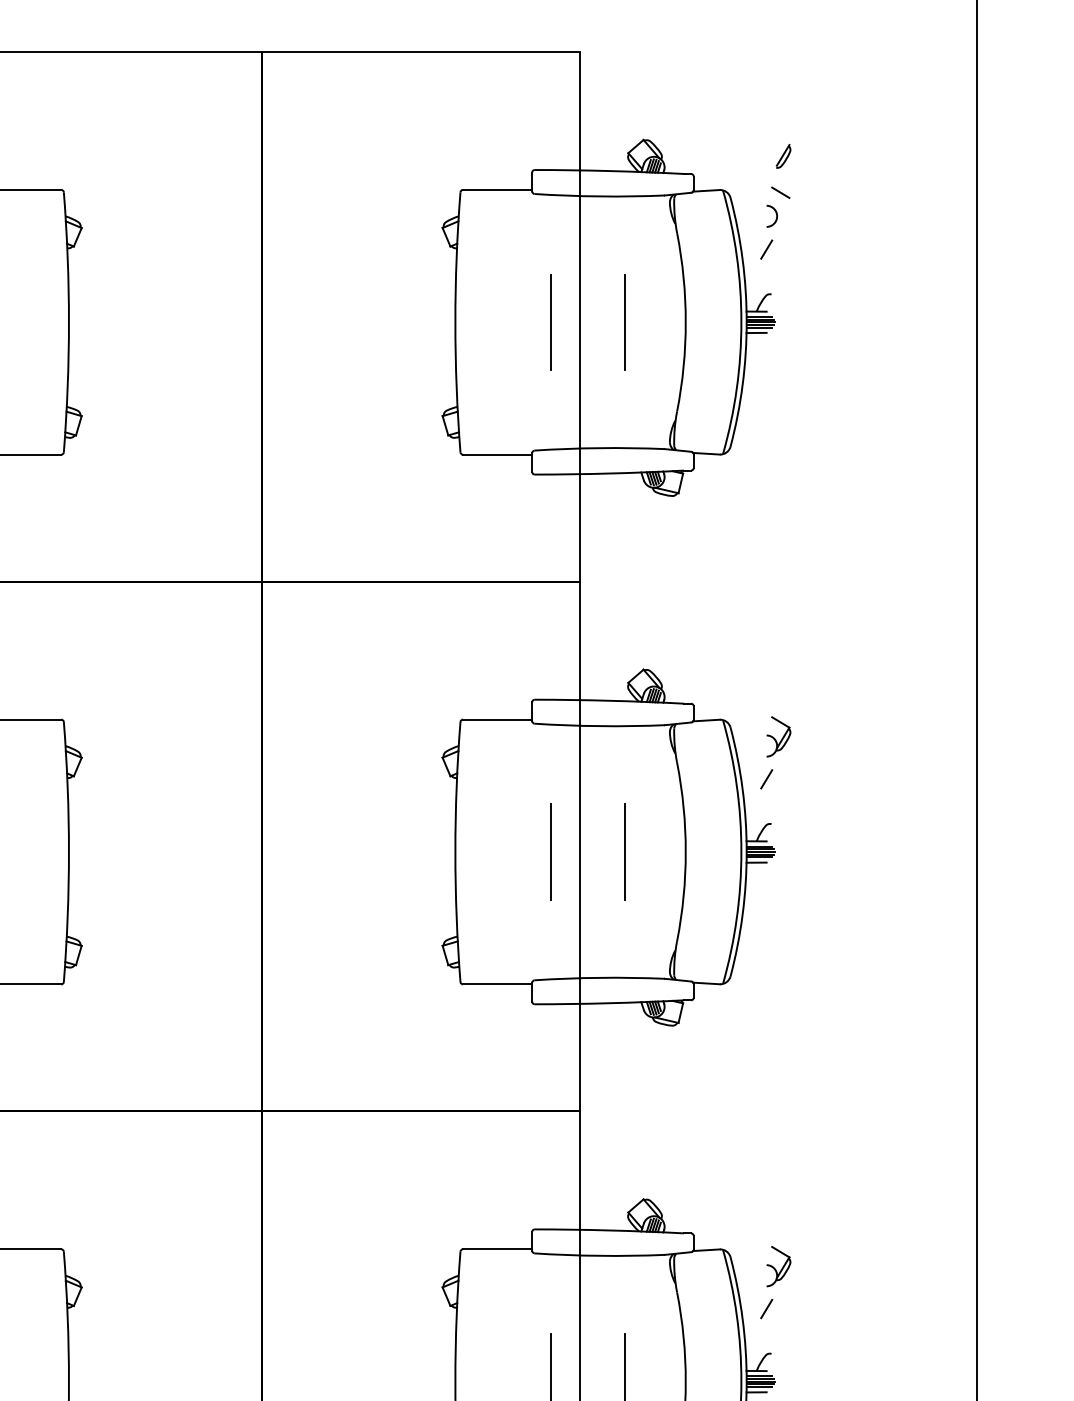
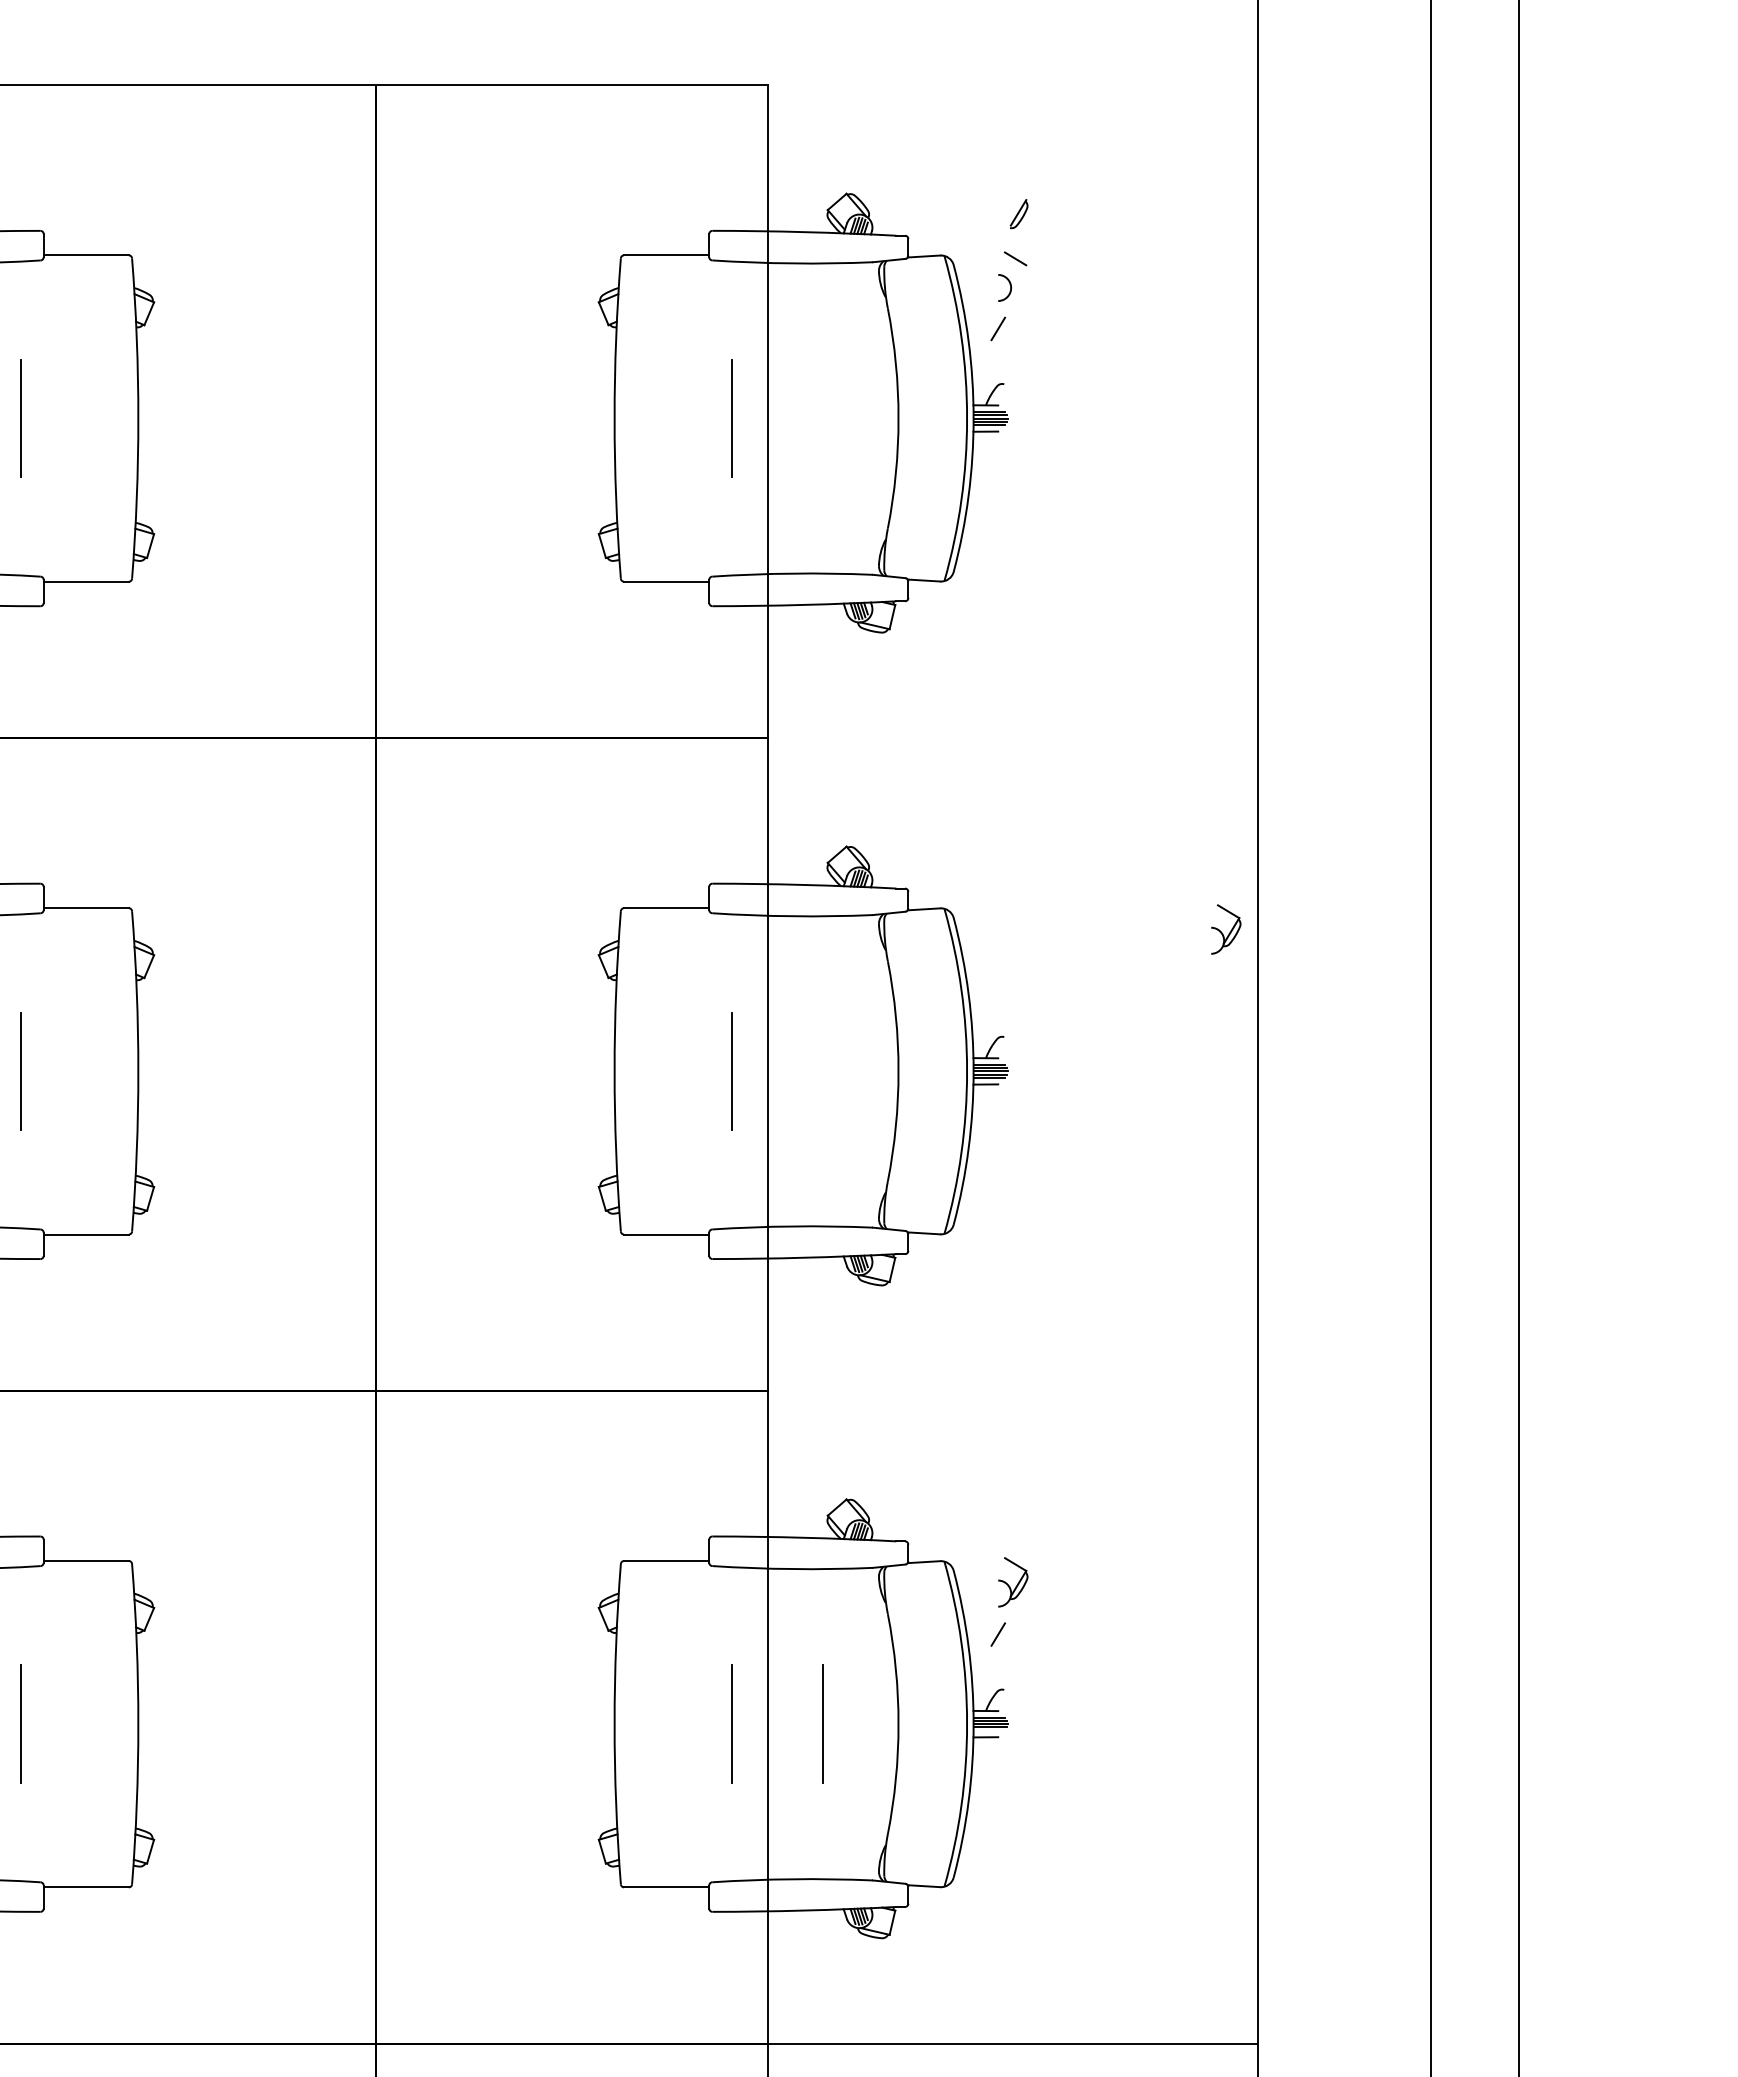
line: (624, 322) -> (823, 418), removed
part: (779, 736) -> (1226, 929), moved
line: (766, 779) -> (998, 981), removed
line: (624, 852) -> (823, 1071), removed
line: (759, 1386) -> (989, 1730), removed

